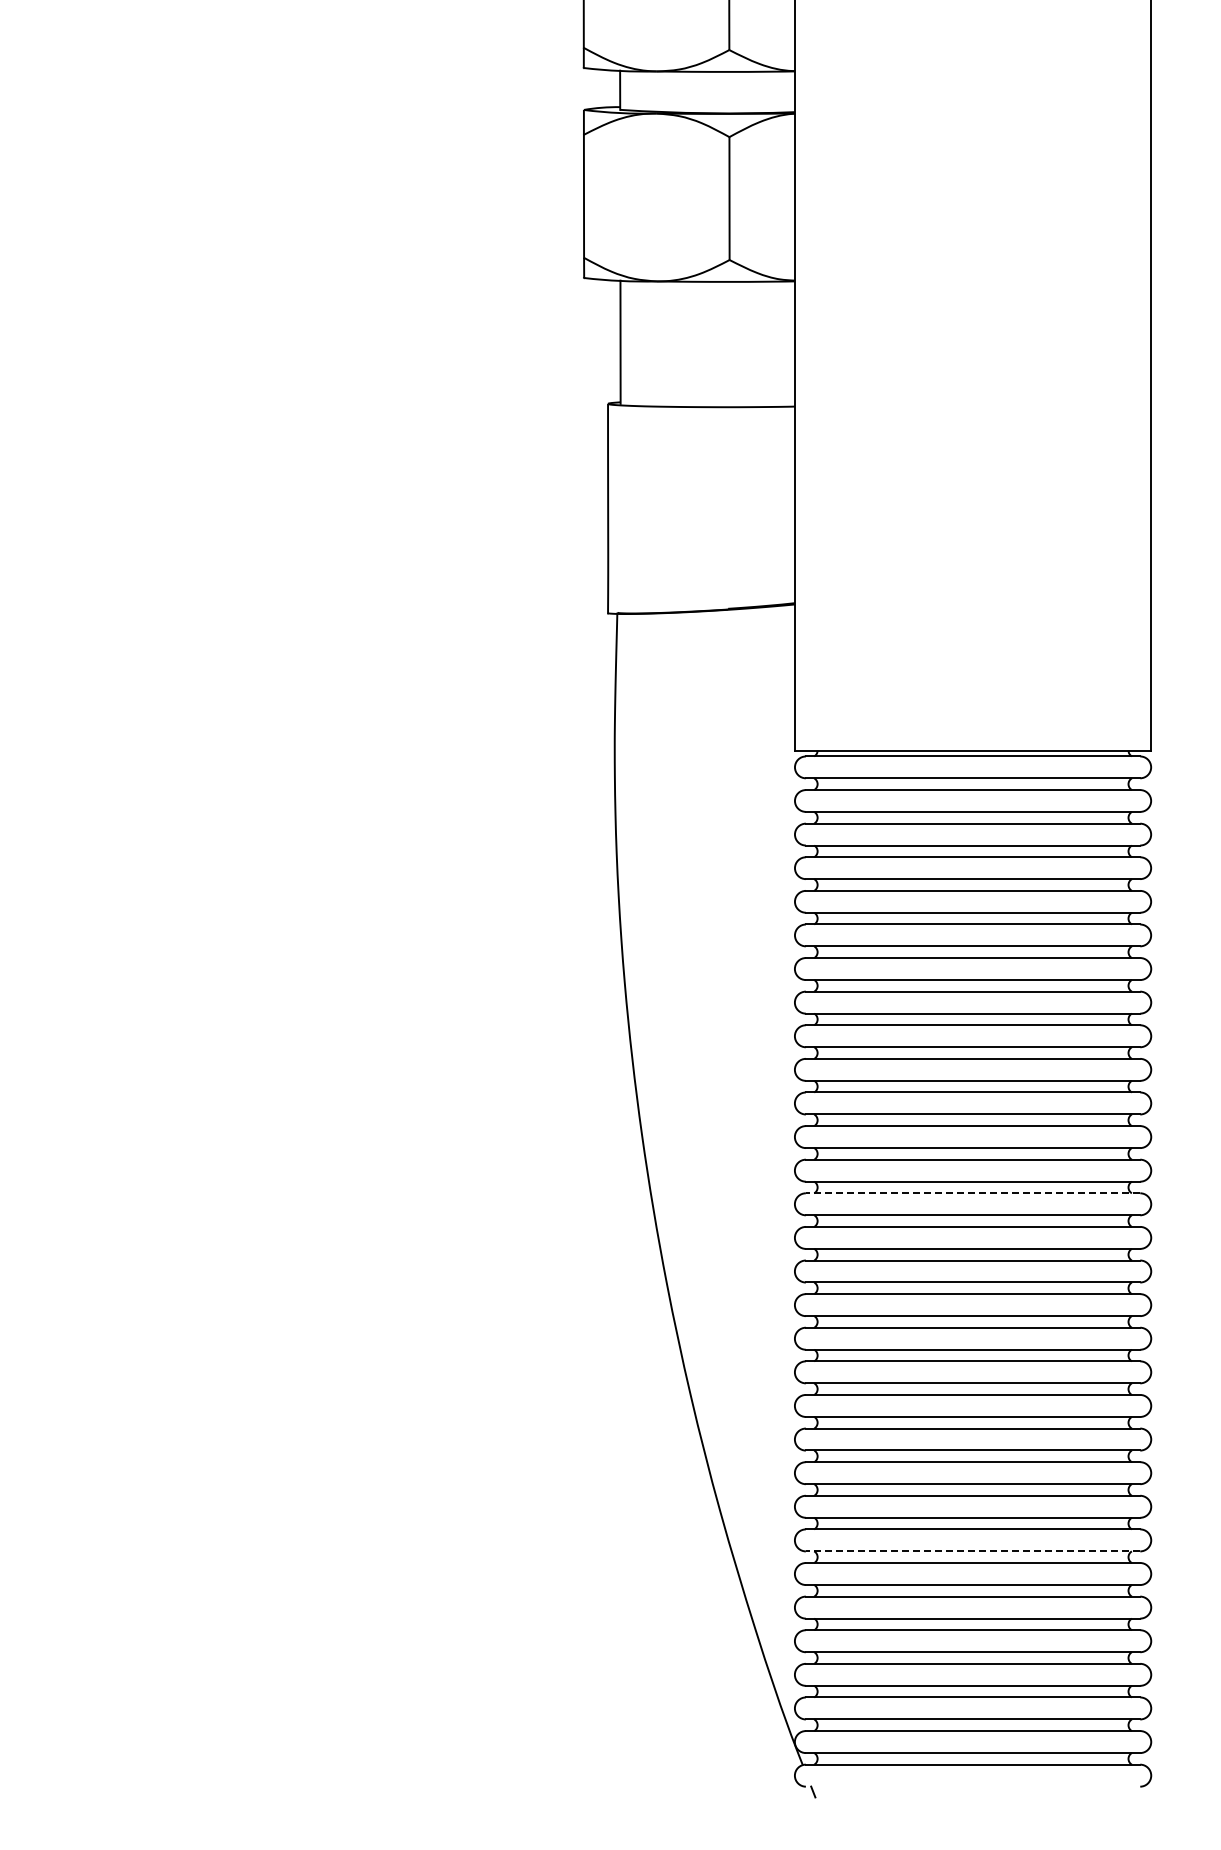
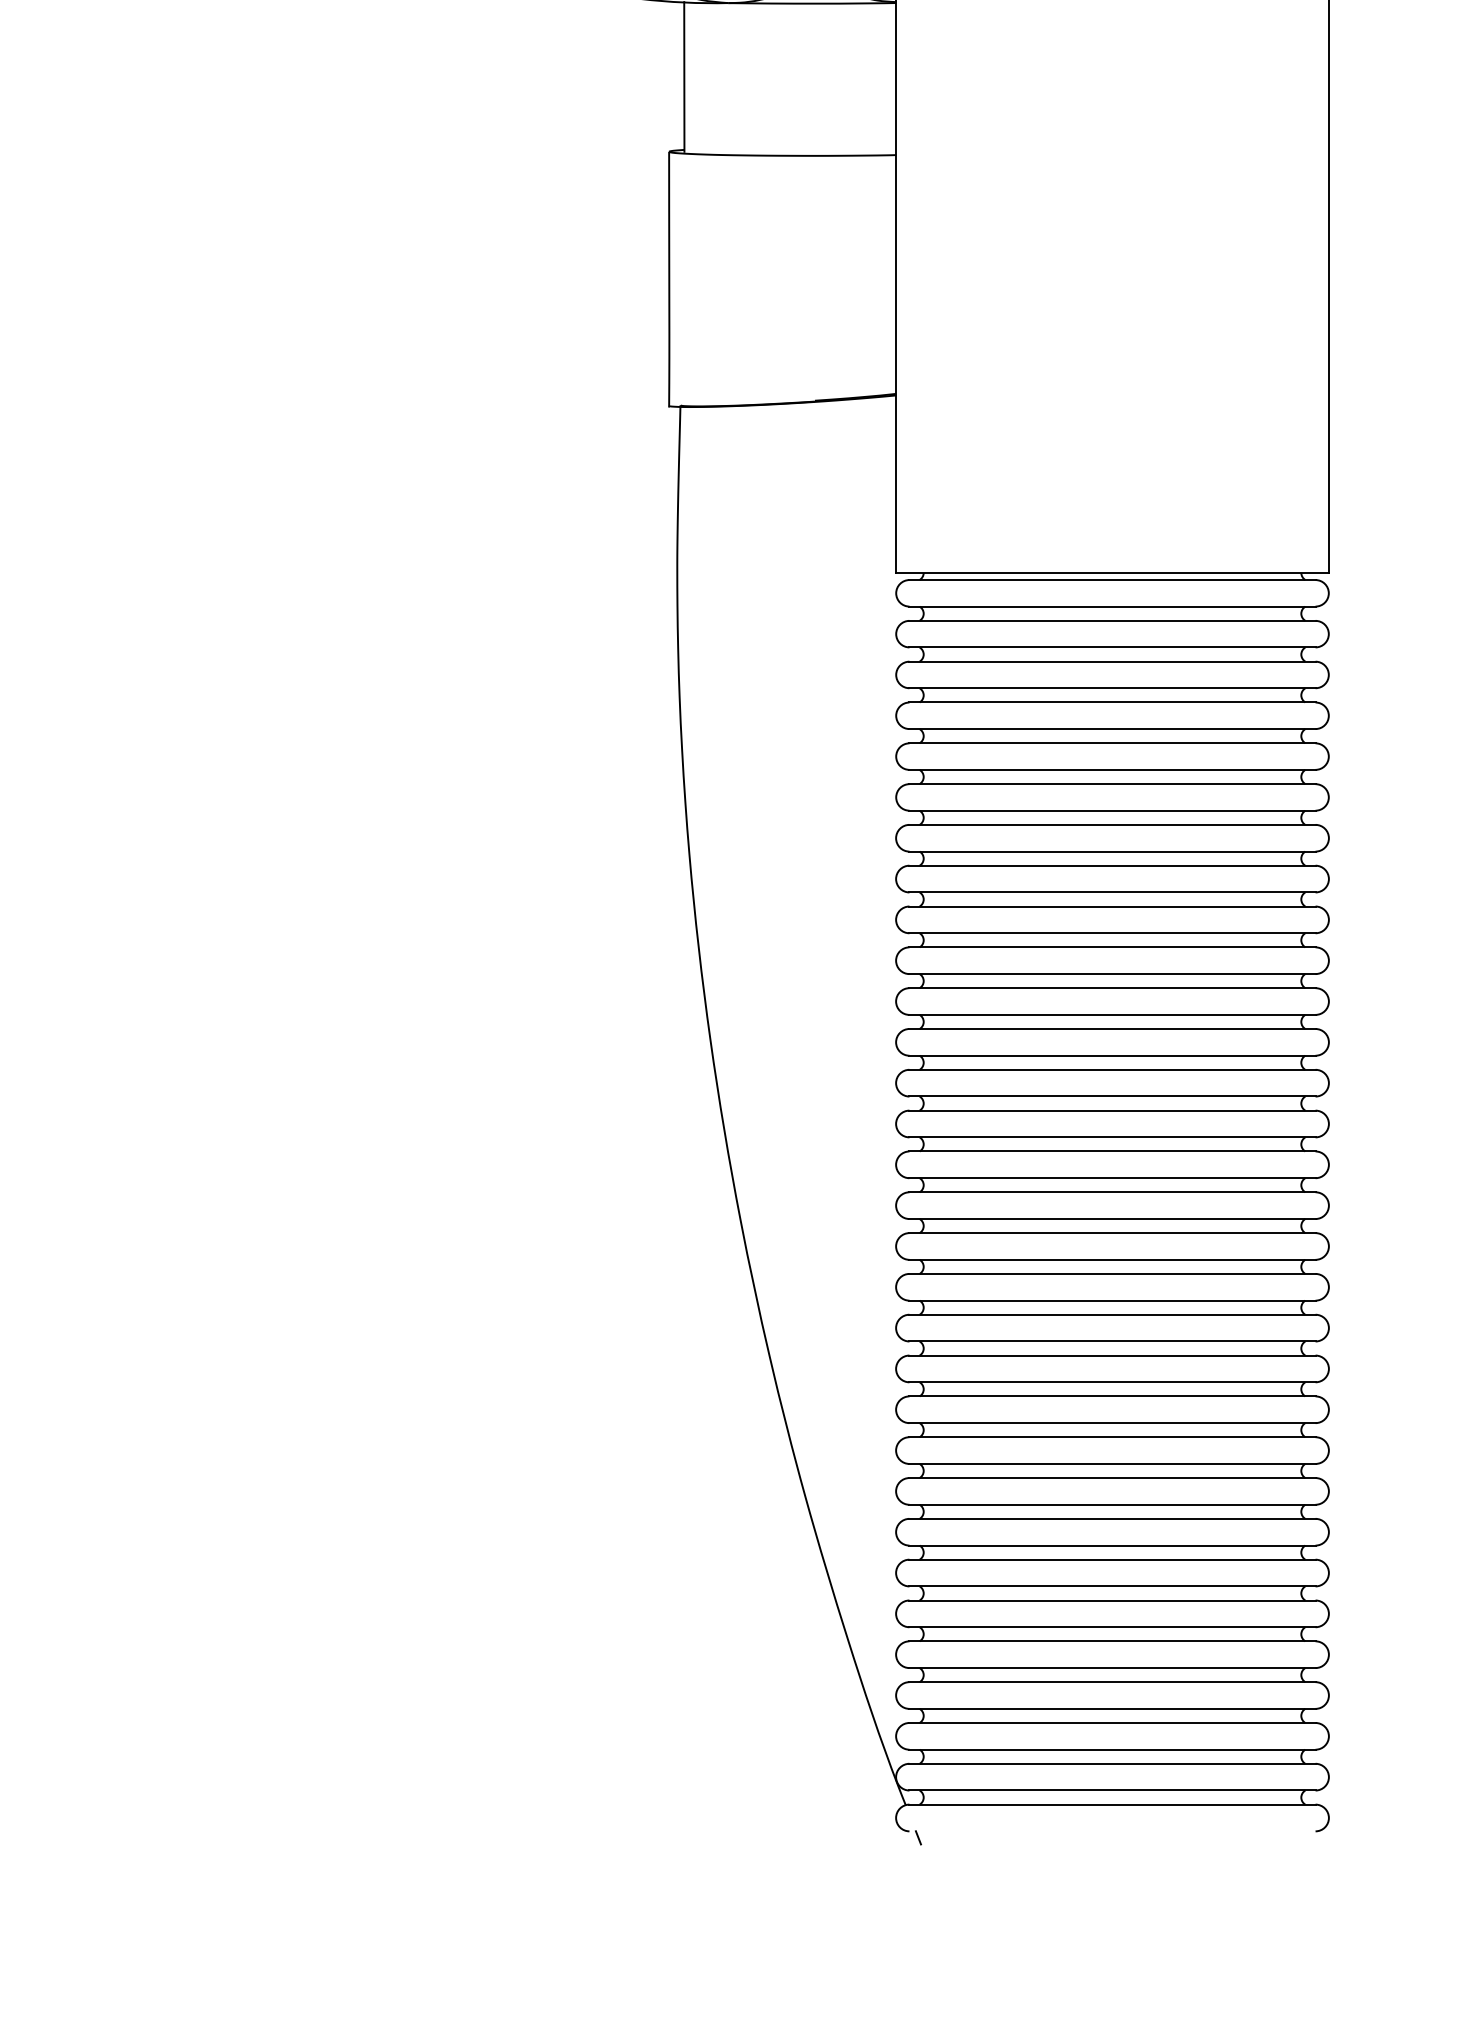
line: (972, 1193) -> (1111, 1110), dashed -> solid
line: (972, 1551) -> (1111, 1545), dashed -> solid

